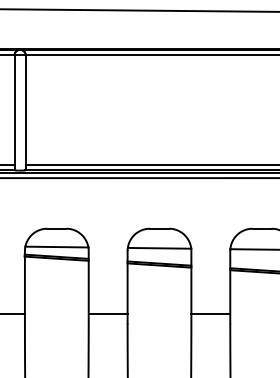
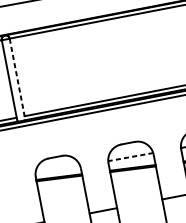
line: (25, 112) -> (17, 79), solid -> dashed
line: (56, 246) -> (57, 169), removed
line: (159, 248) -> (130, 157), solid -> dashed

